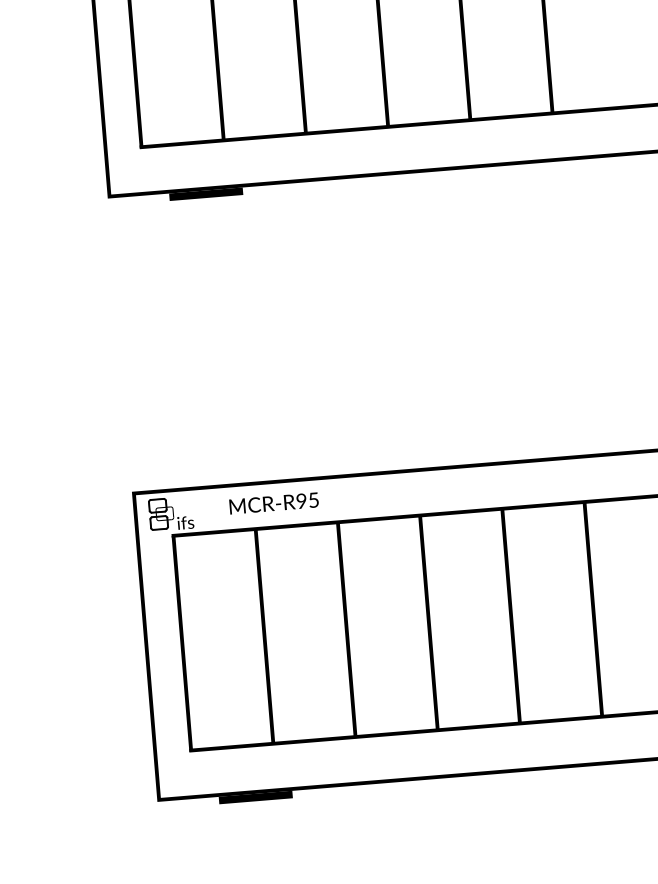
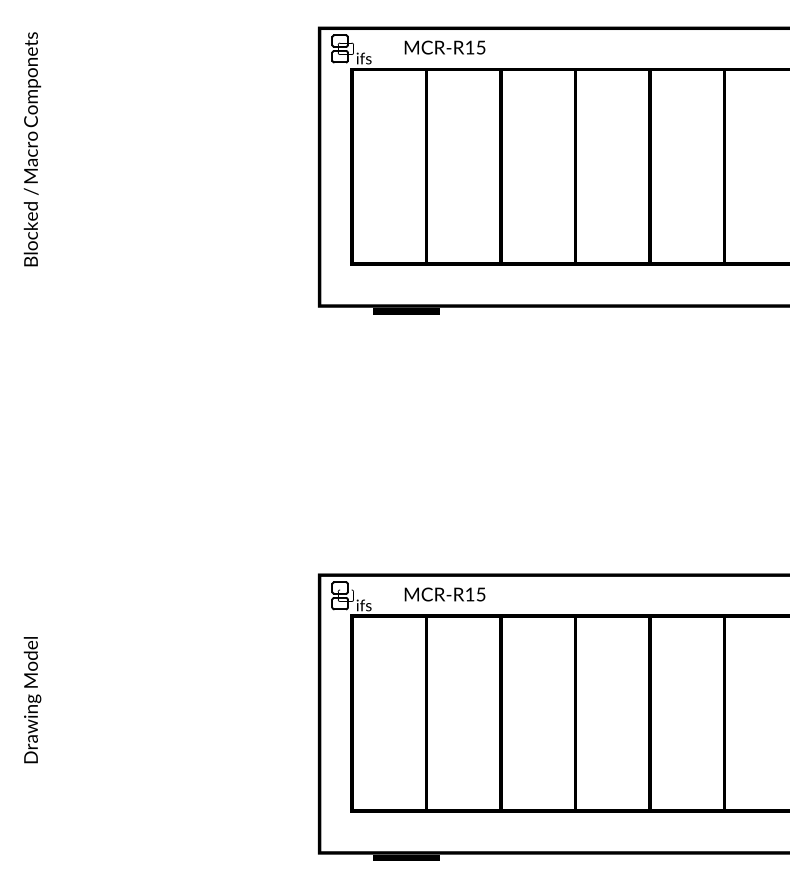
text: (301, 501) -> (469, 594), MCR-R95 -> MCR-R15

